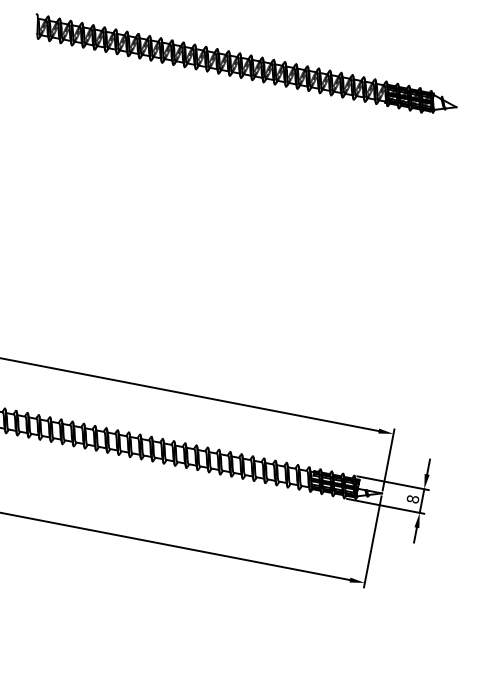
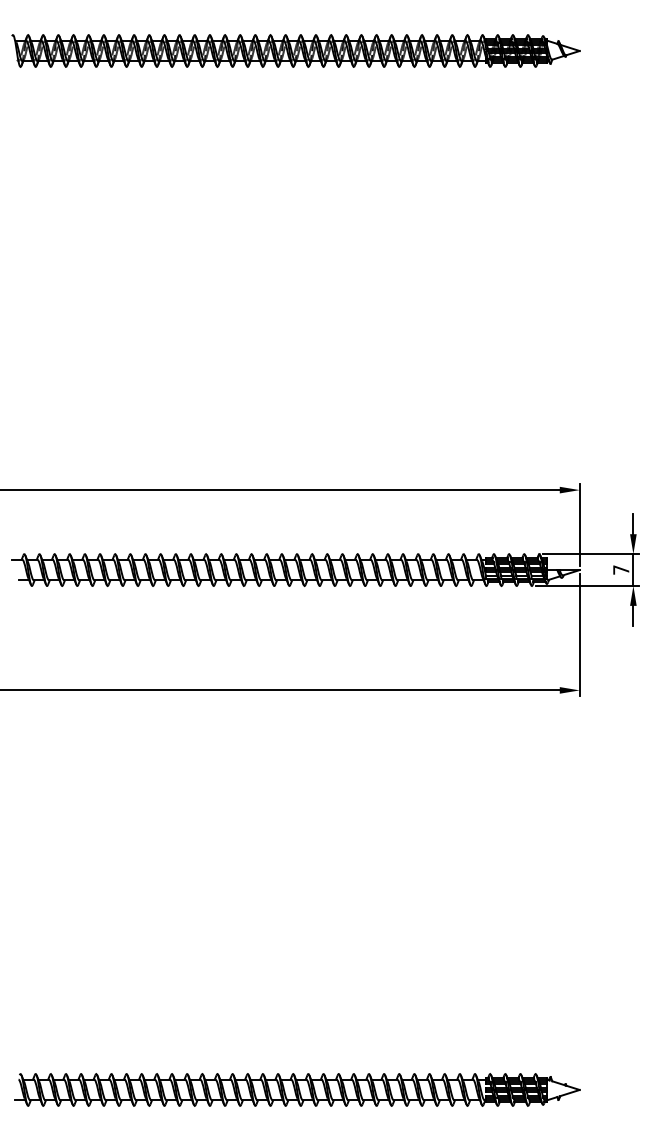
text: (413, 498) -> (621, 569), 8 -> 7

